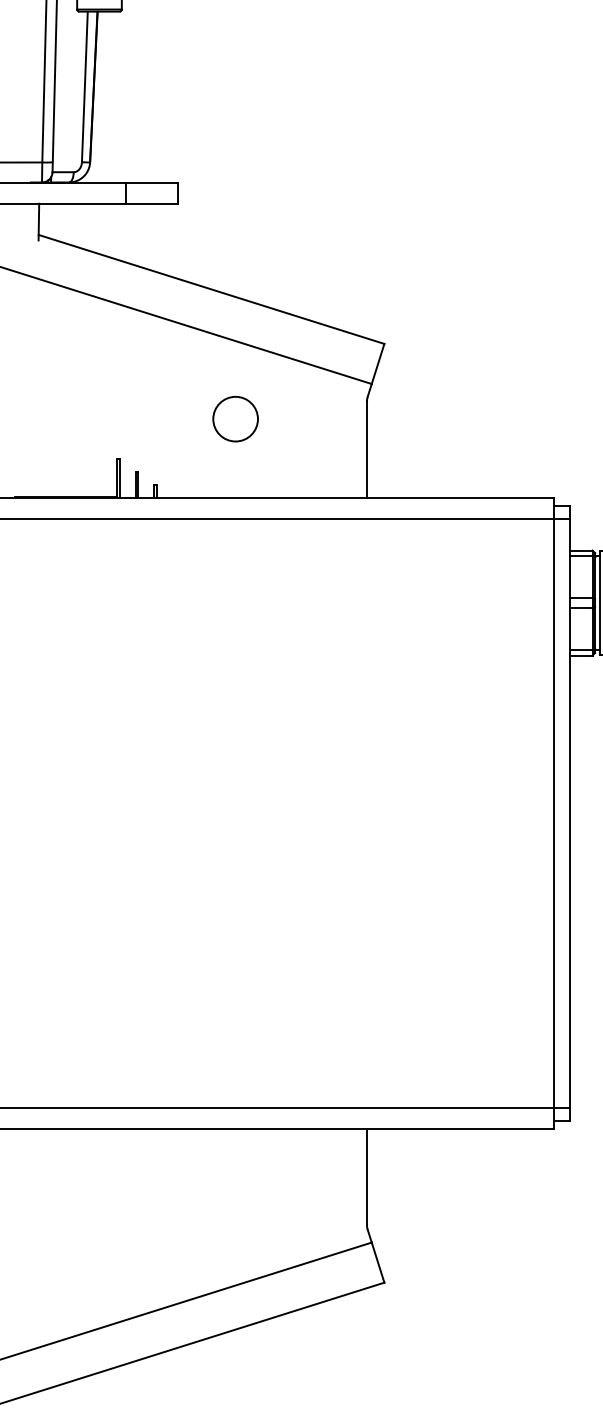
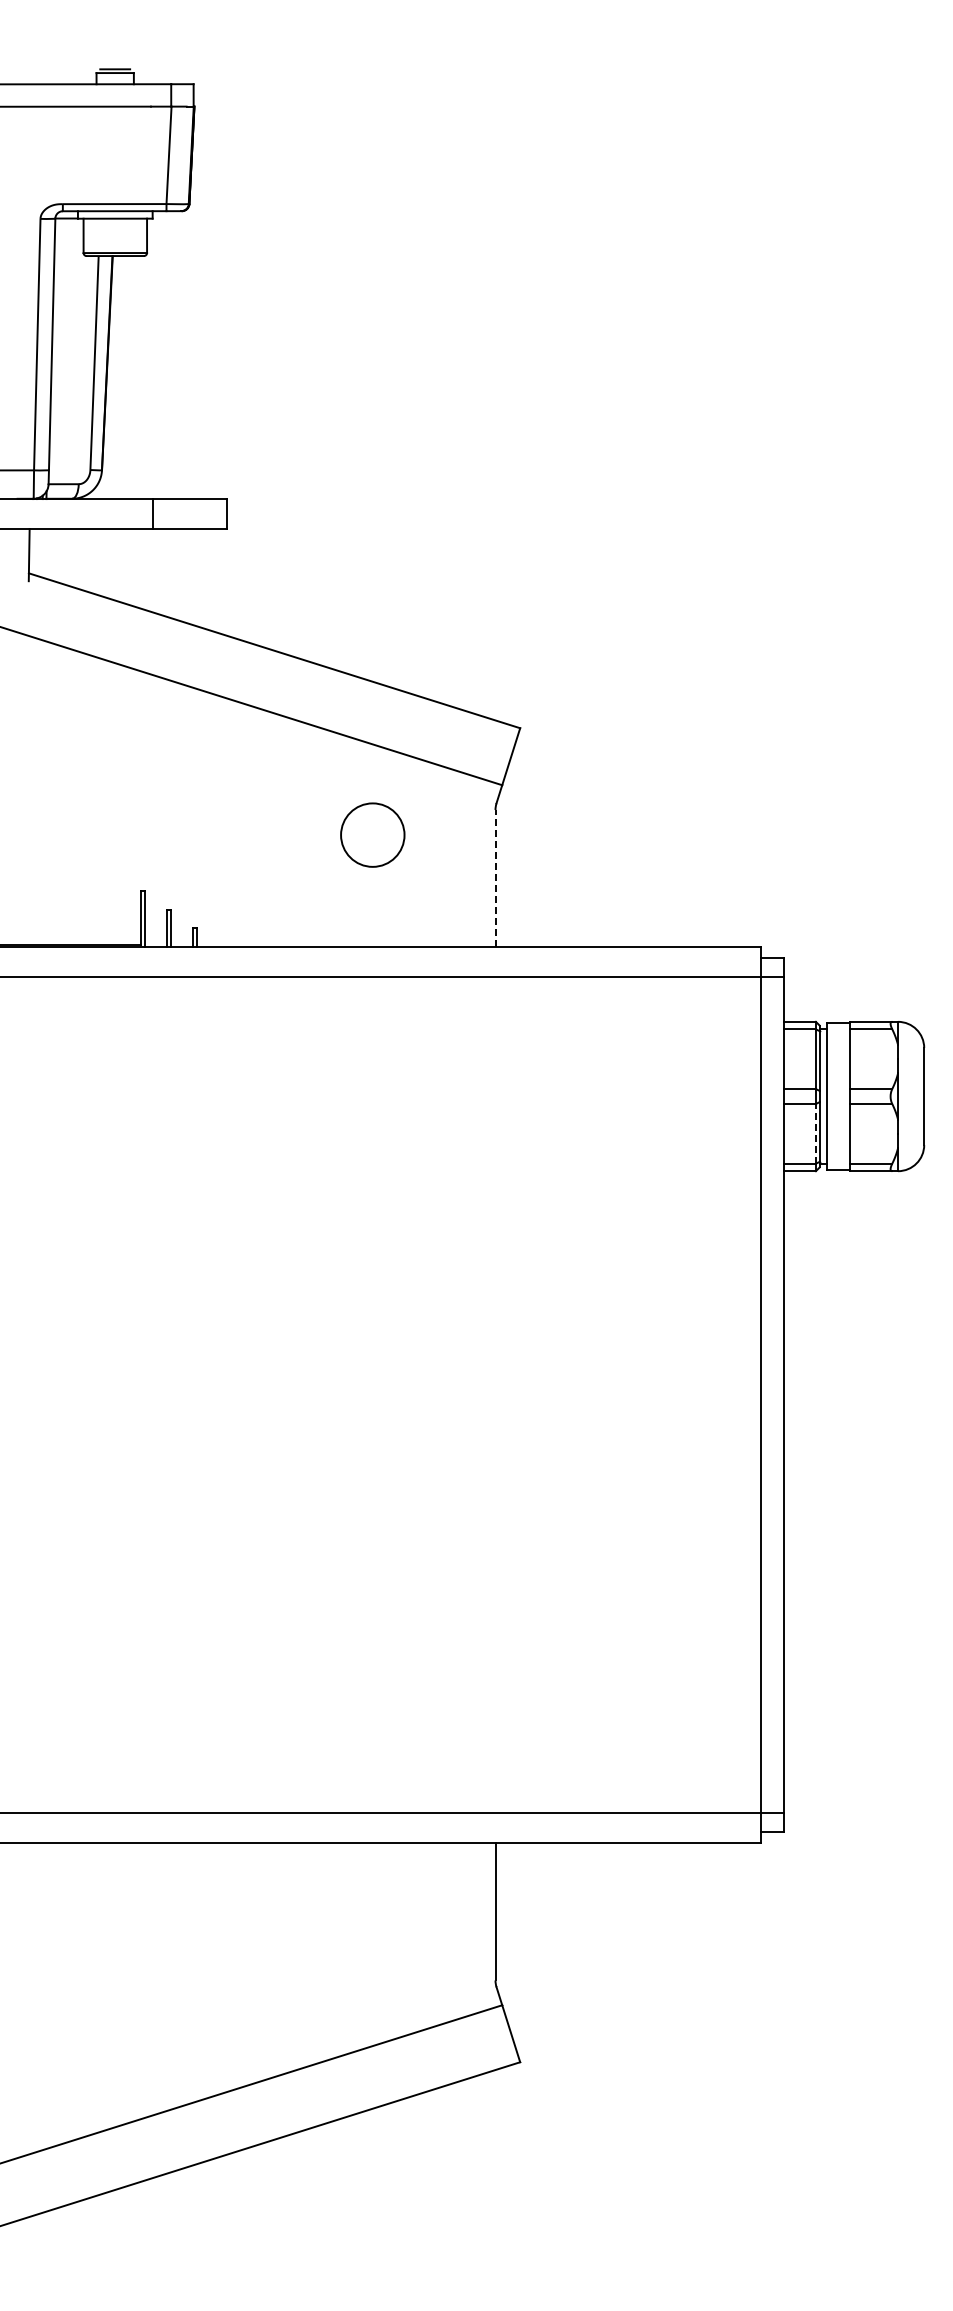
circle: (235, 418) -> (372, 834), moved
line: (367, 449) -> (495, 878), solid -> dashed
line: (592, 629) -> (815, 1133), solid -> dashed

